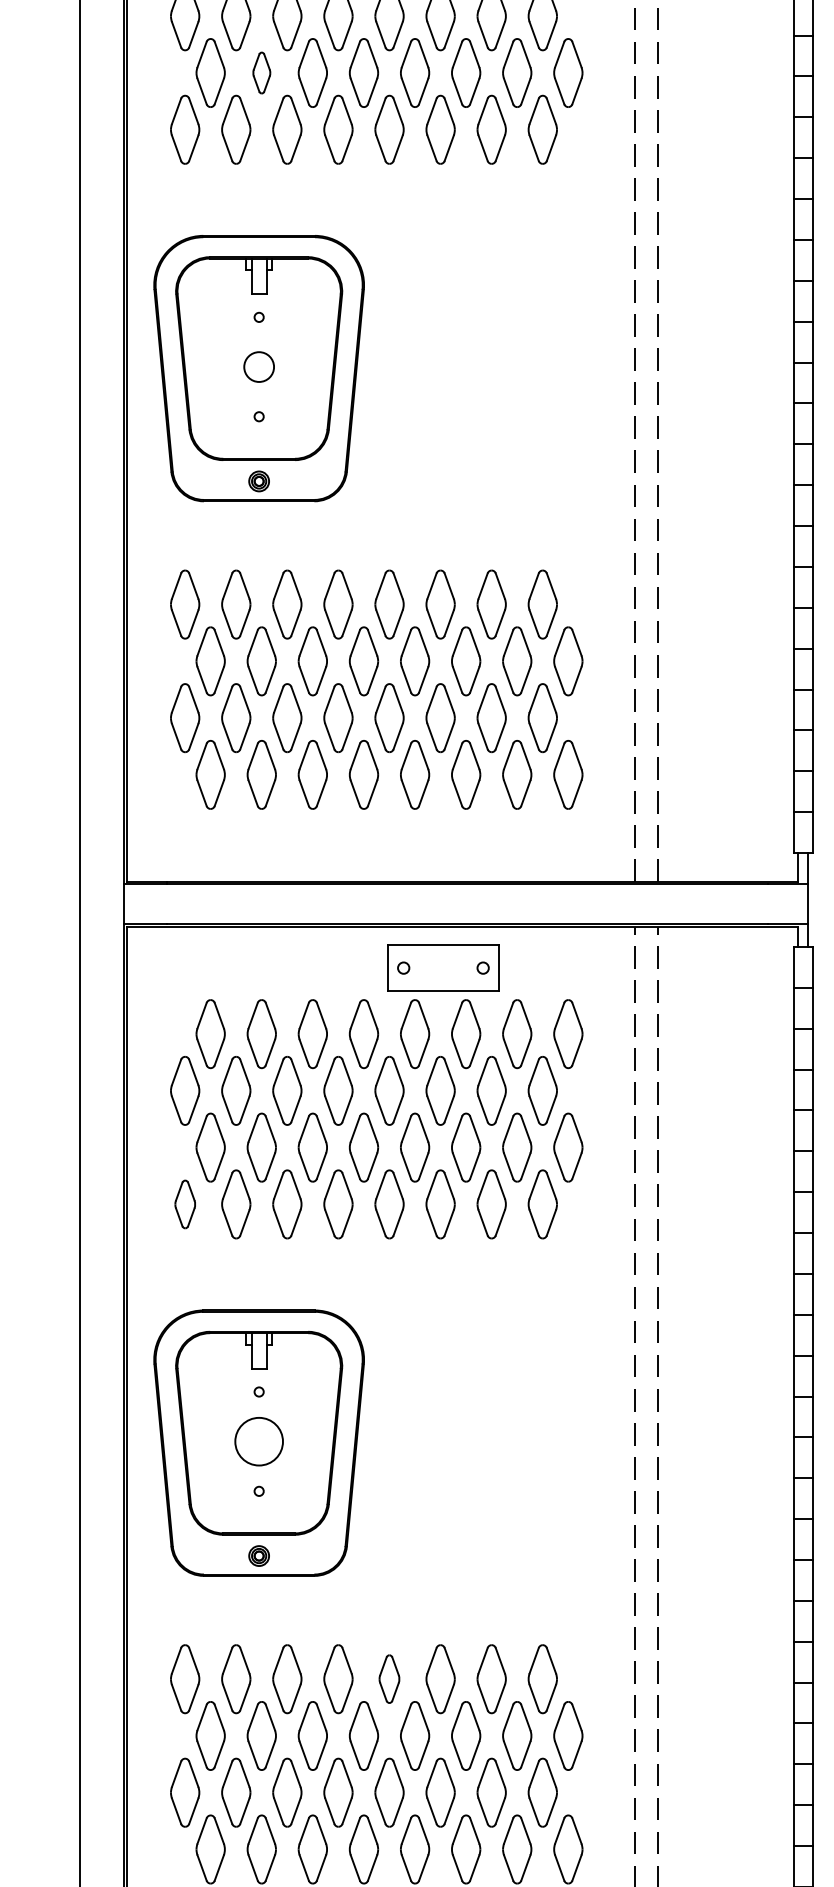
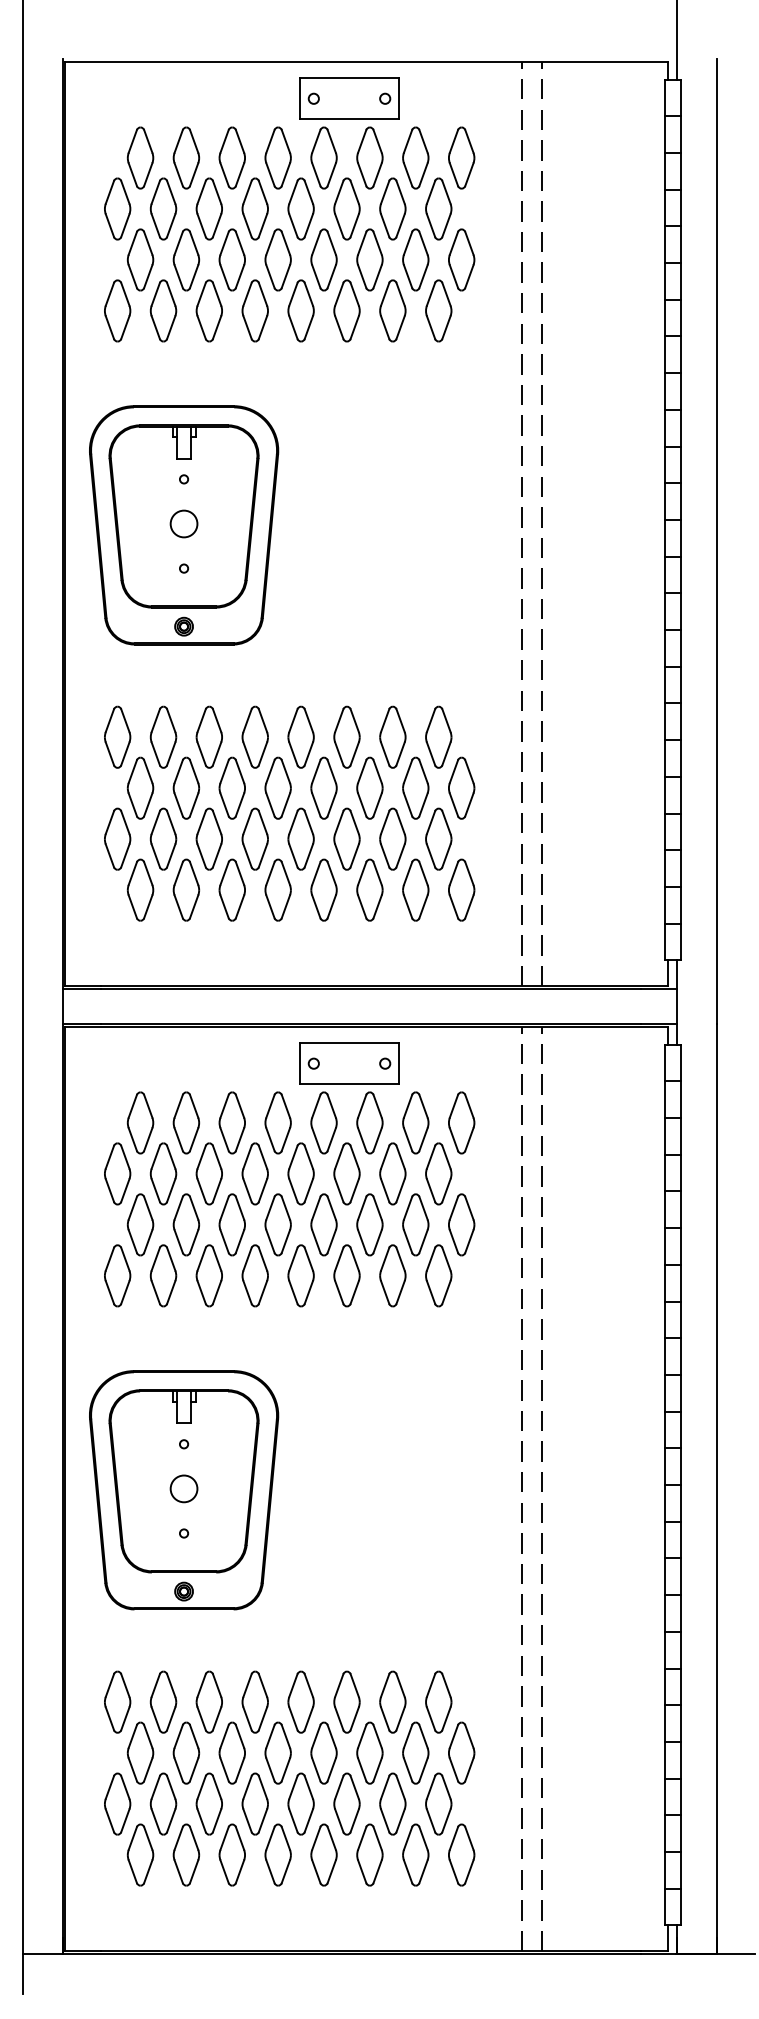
part: (261, 72) -> (186, 259), size x1.67
part: (185, 1204) -> (117, 1275), size x1.43
circle: (258, 1441) -> (183, 1488), size x0.62
part: (388, 1678) -> (300, 1701), size x1.43

